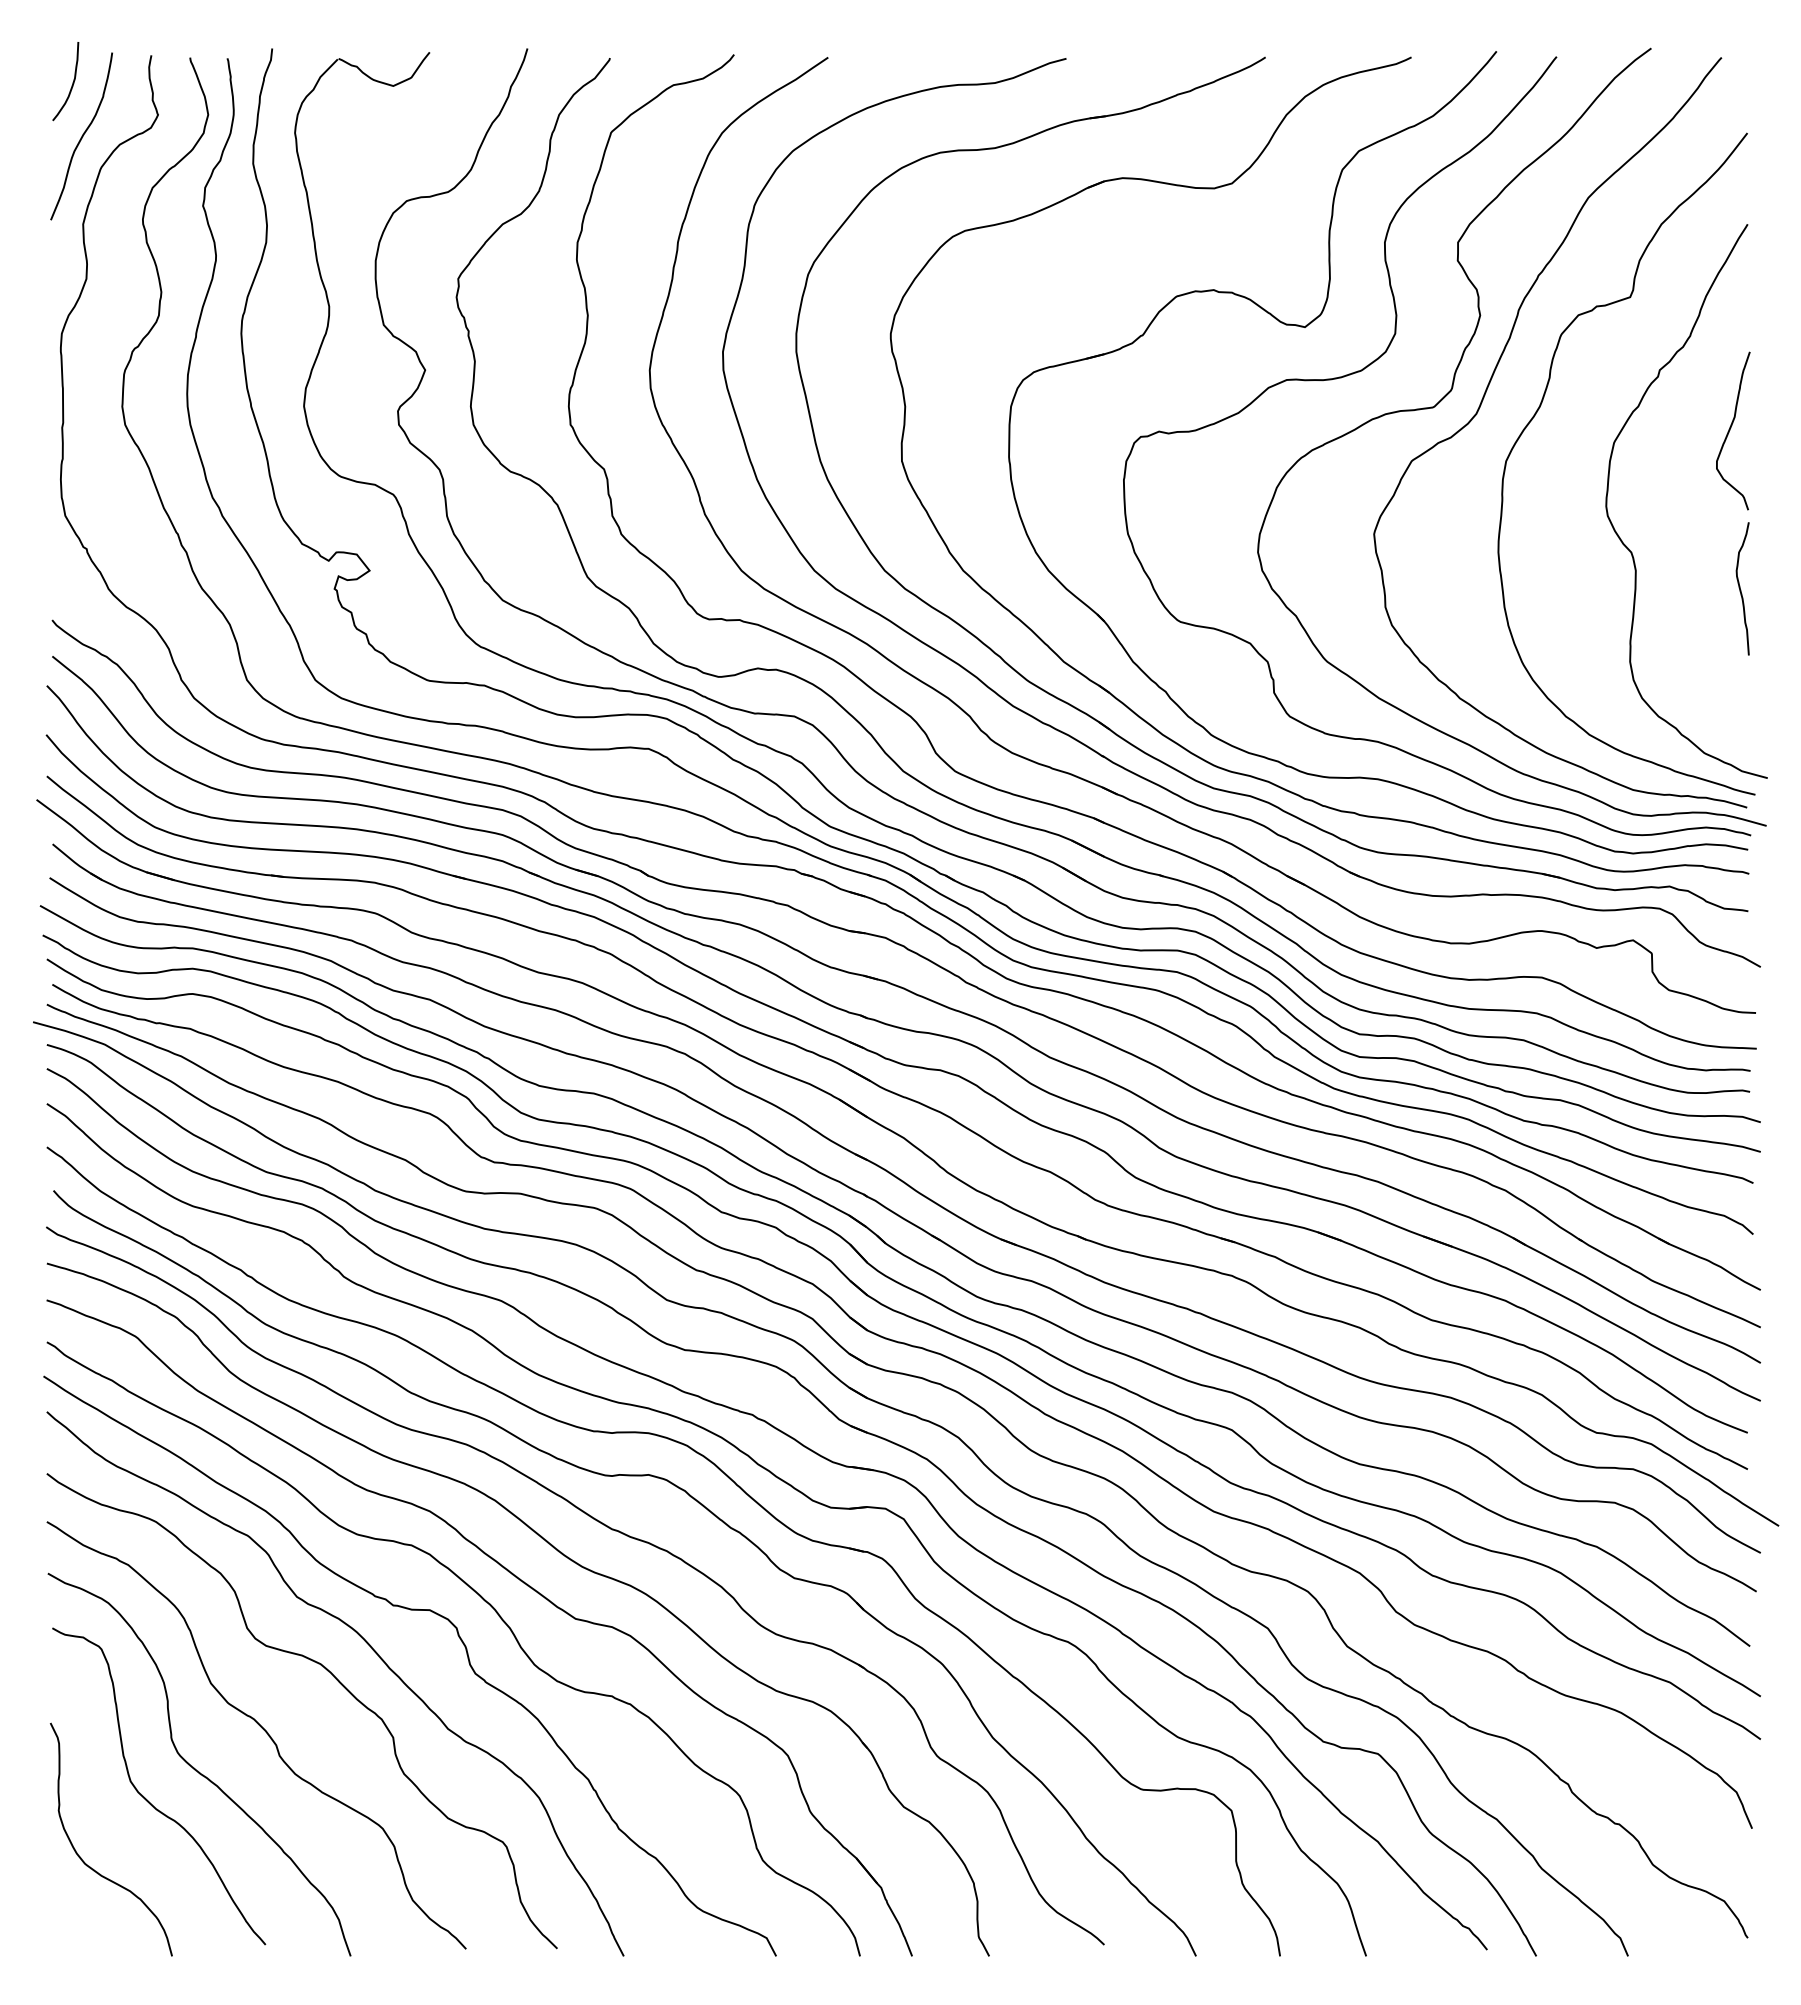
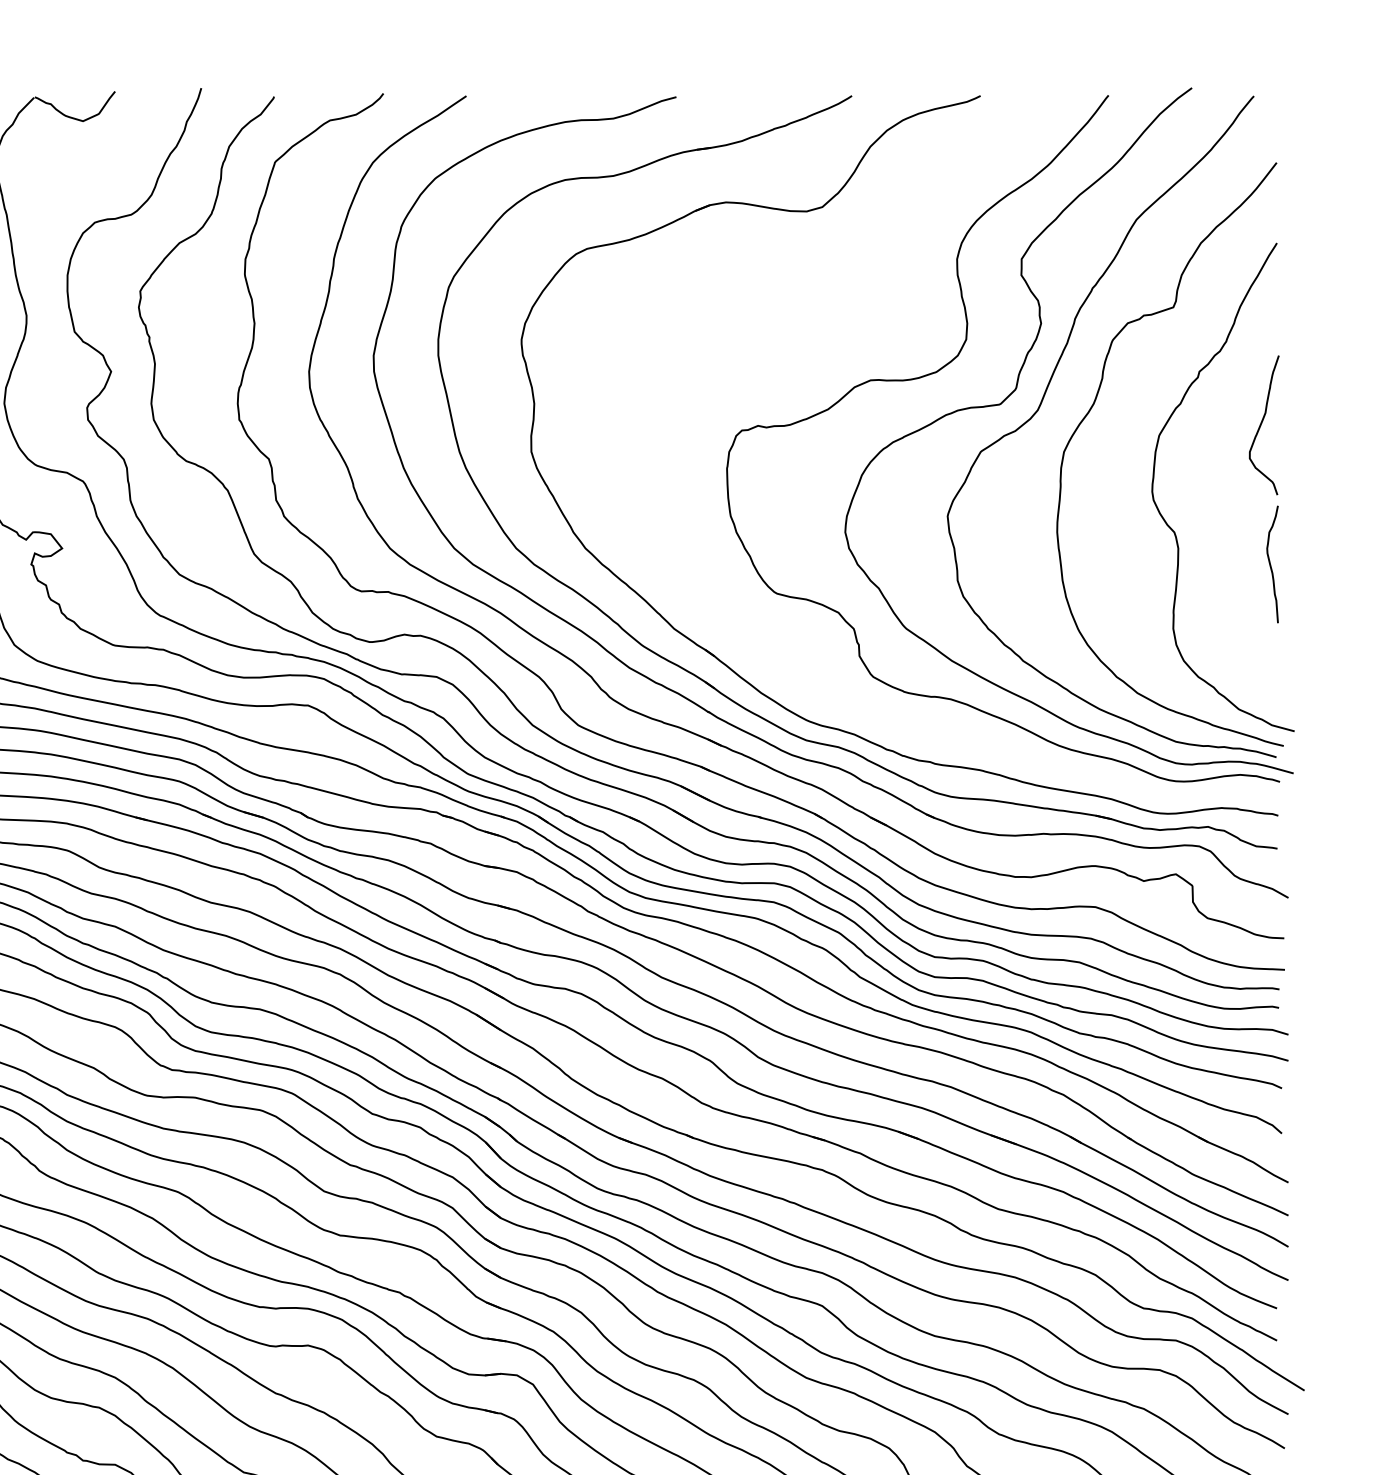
part: (1306, 327) -> (888, 334), removed

